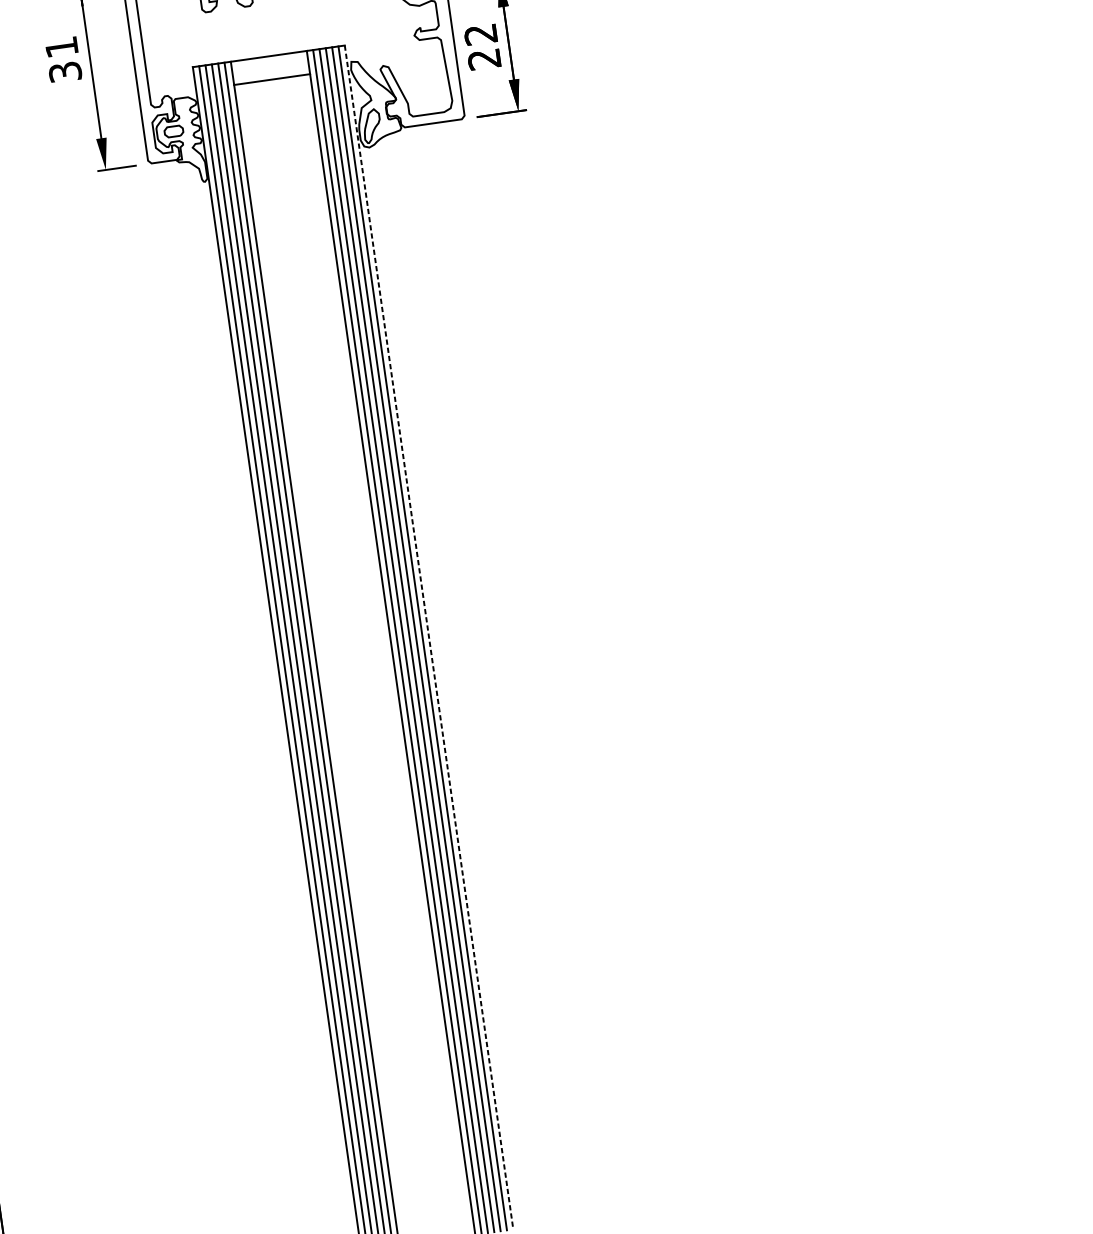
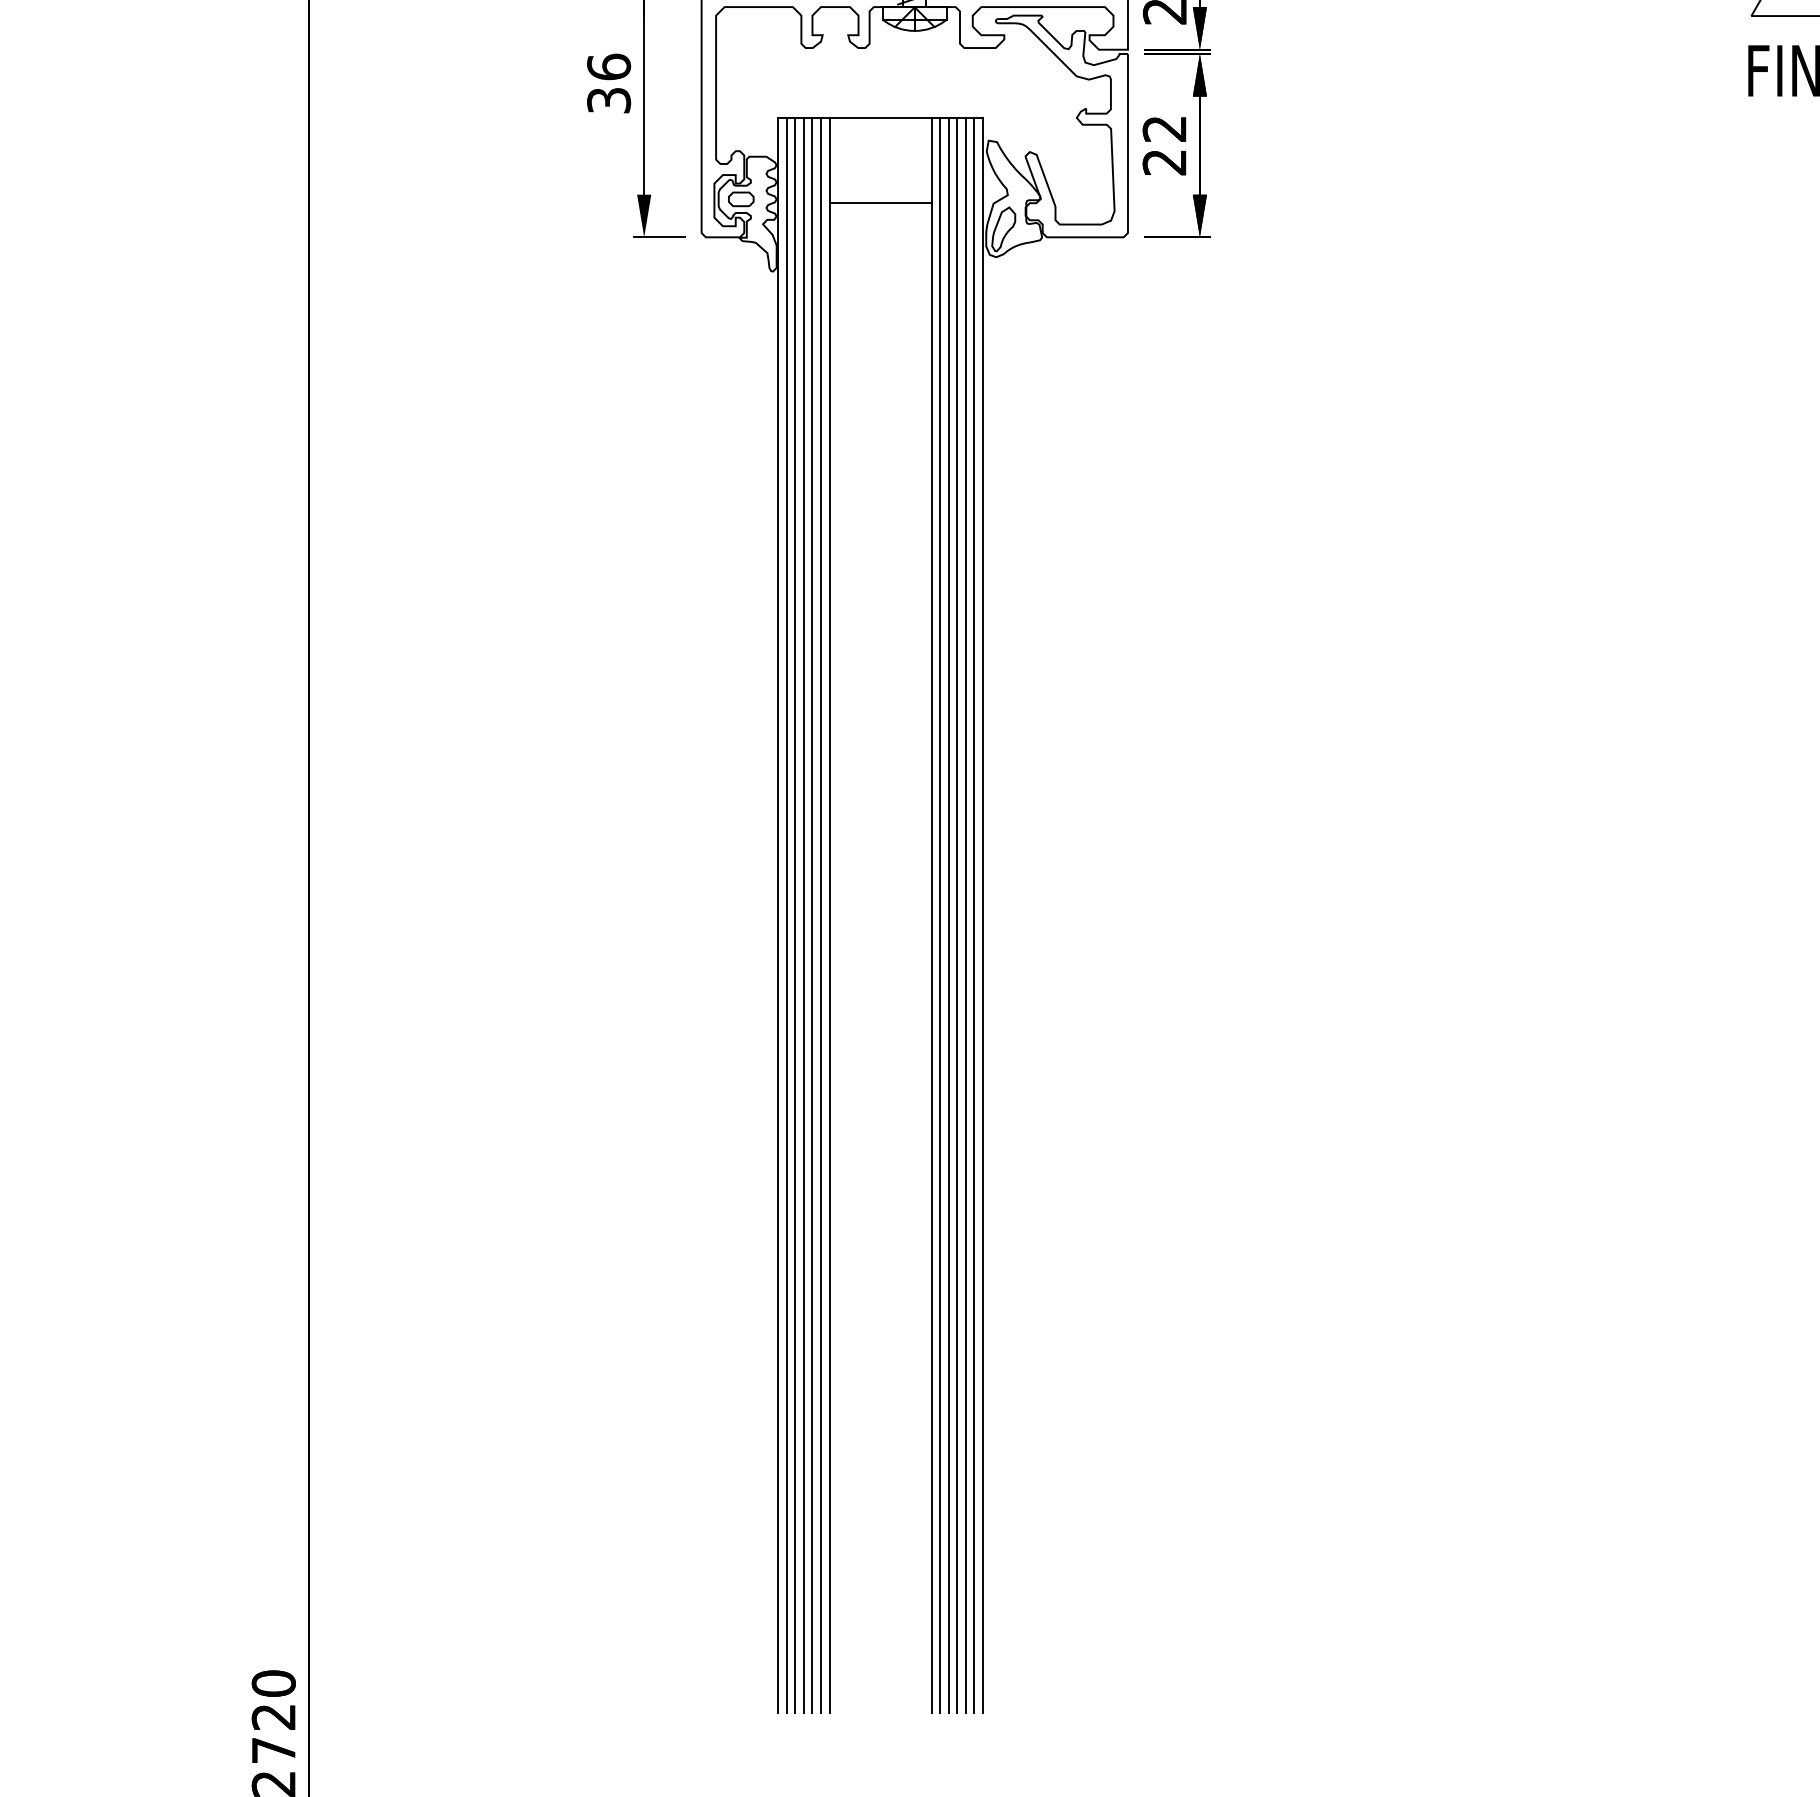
text: (62, 46) -> (609, 66), 31 -> 36
line: (272, 79) -> (880, 203), moved
line: (429, 637) -> (983, 915), dashed -> solid

